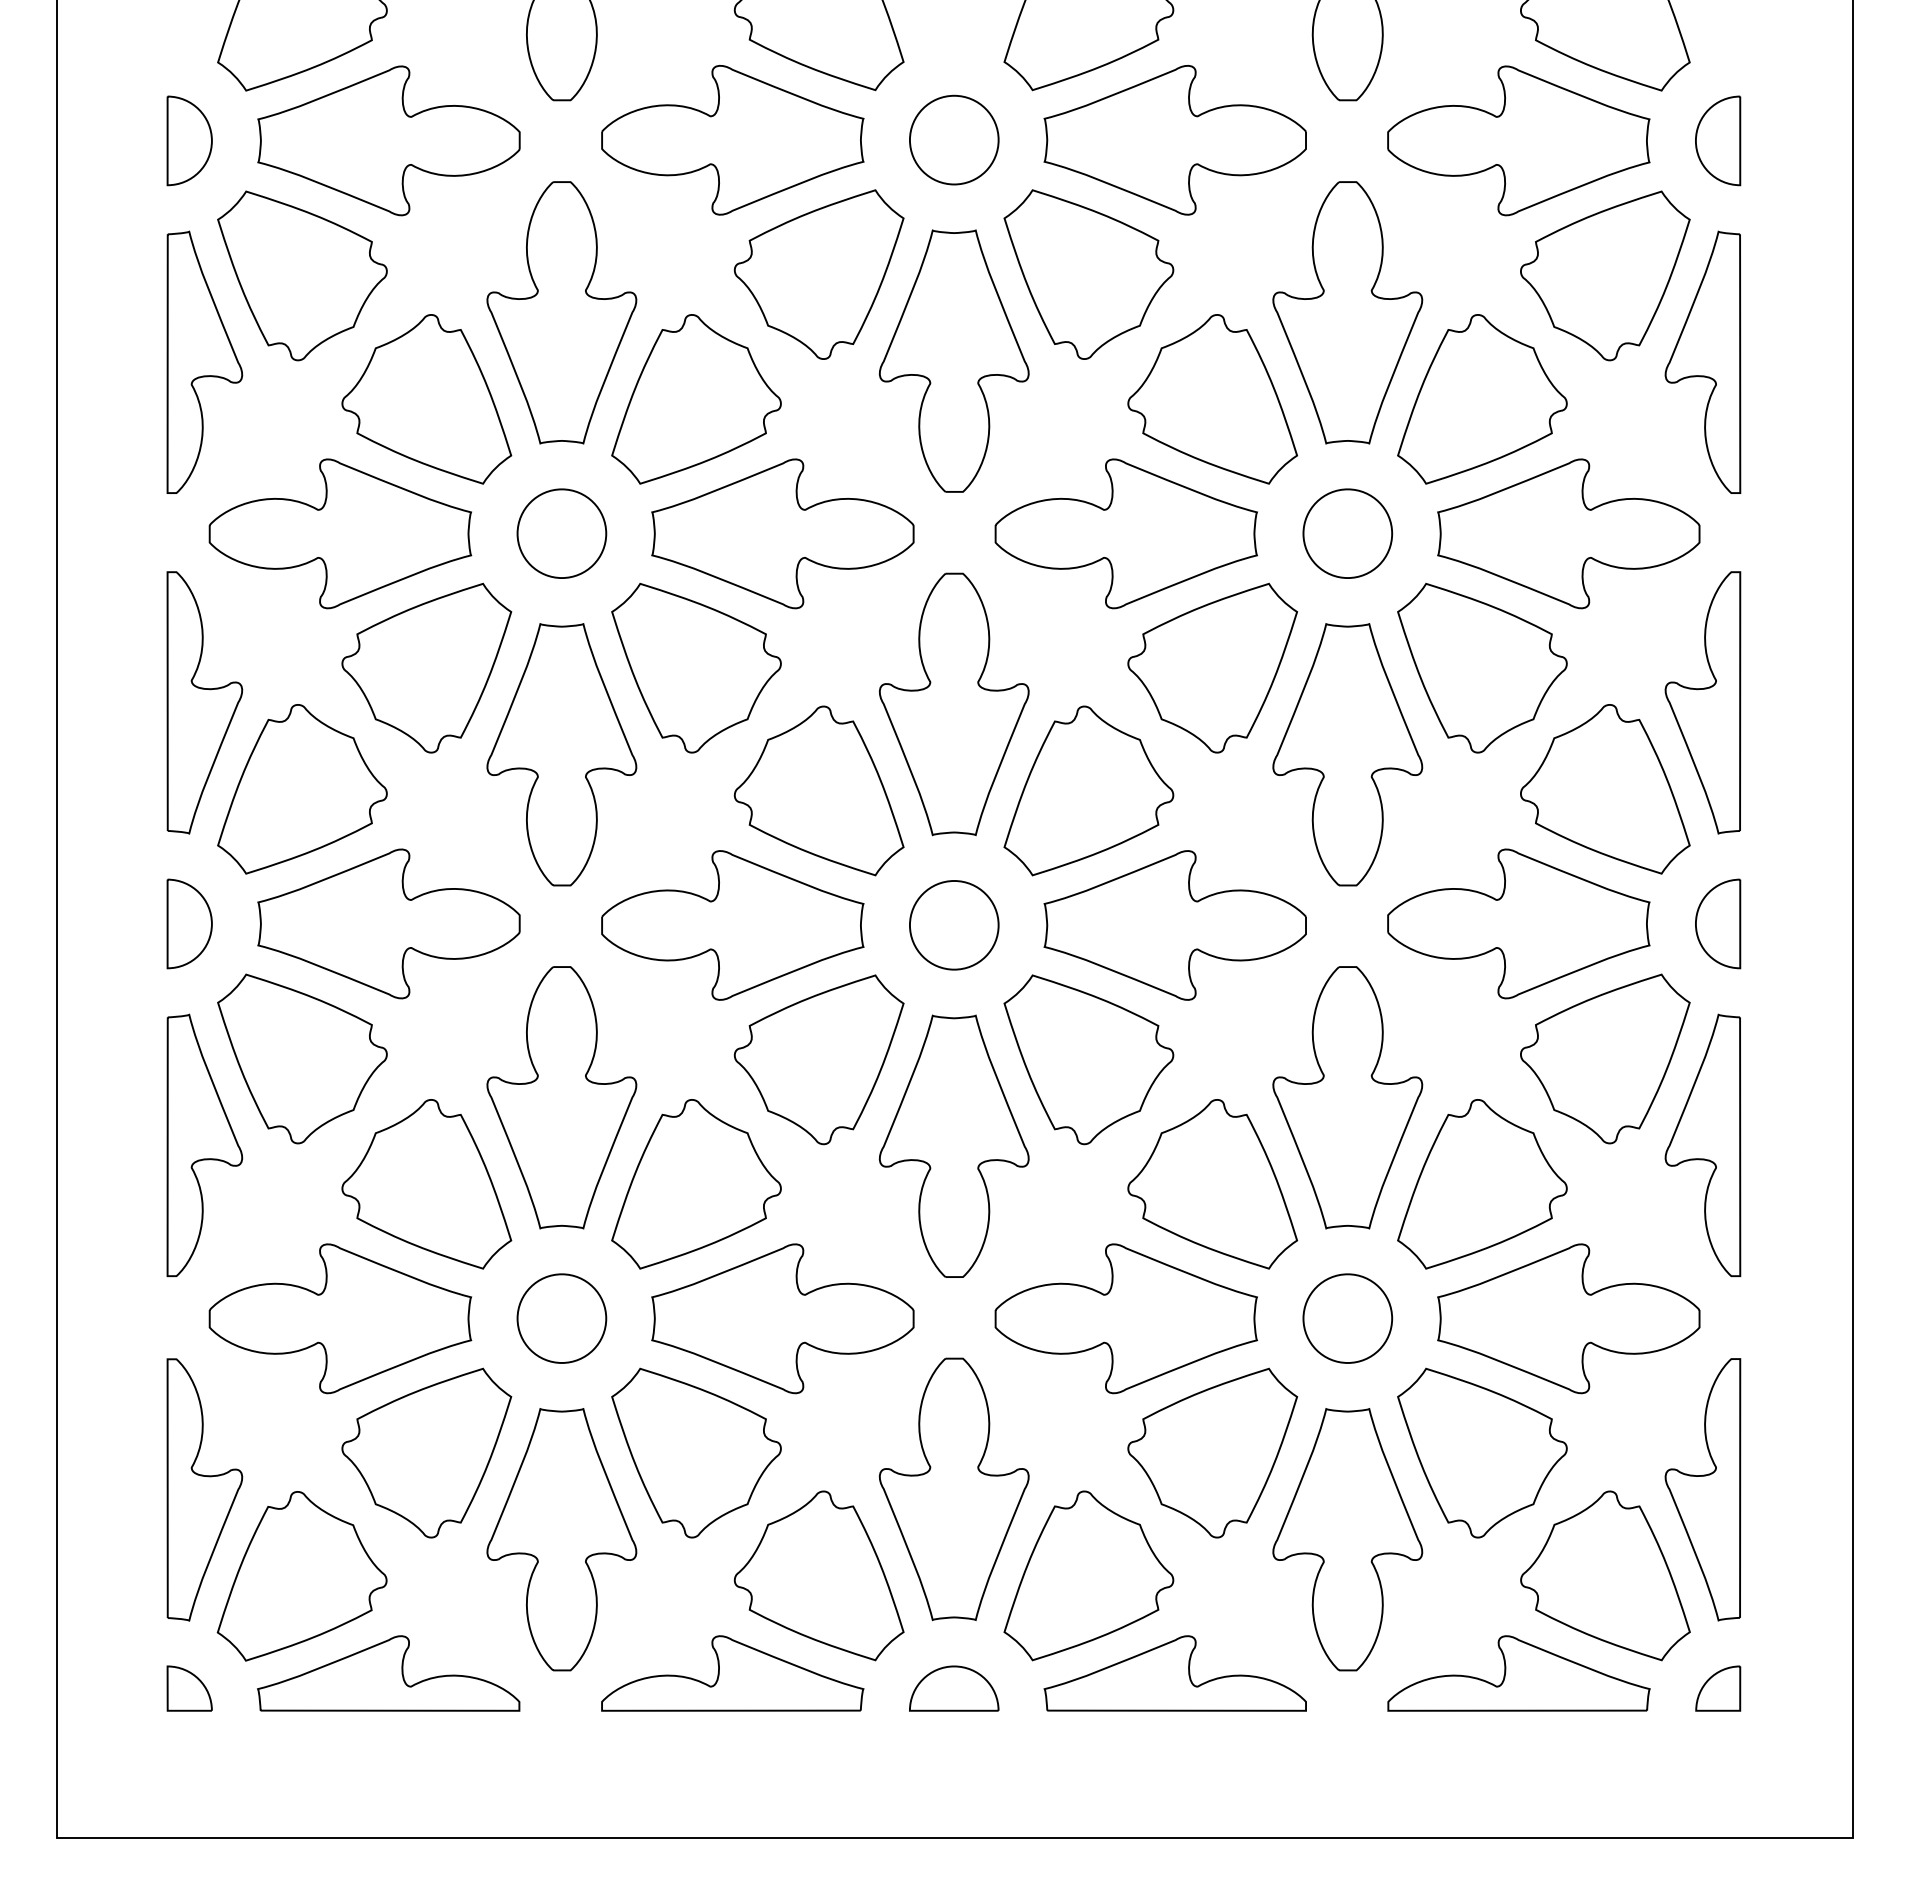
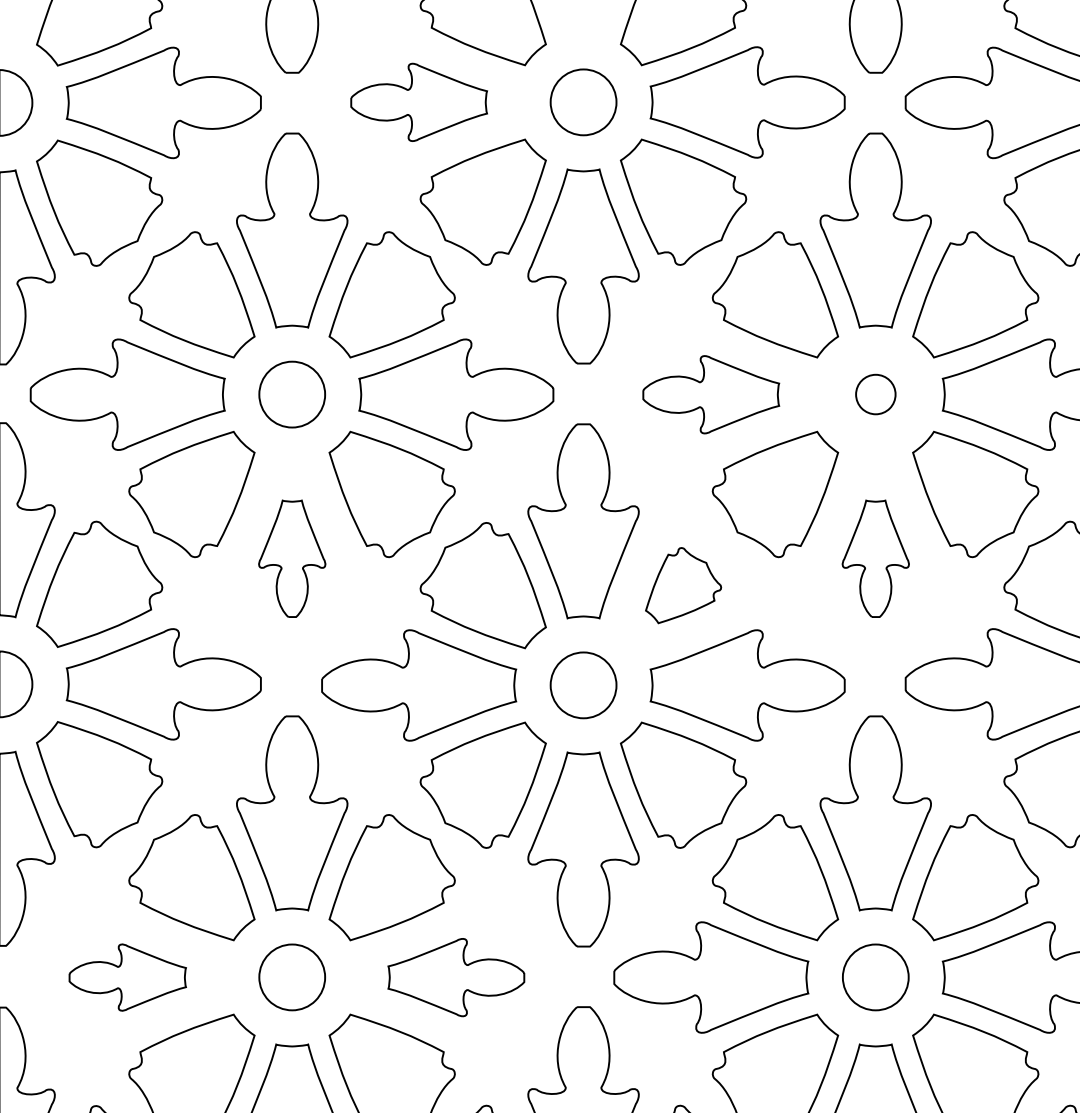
part: (732, 139) -> (418, 101), size x0.7
part: (1125, 533) -> (710, 394), size x0.7
part: (1347, 533) -> (875, 394), size x0.6
part: (561, 754) -> (291, 558), size x0.6
part: (1347, 754) -> (875, 558), size x0.6
part: (1088, 790) -> (683, 585), size x0.6
part: (340, 1318) -> (127, 977), size x0.6
part: (782, 1318) -> (456, 977), size x0.7

